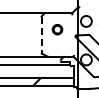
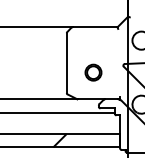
part: (57, 29) -> (93, 72), moved
line: (41, 34) -> (66, 62), dashed -> solid

